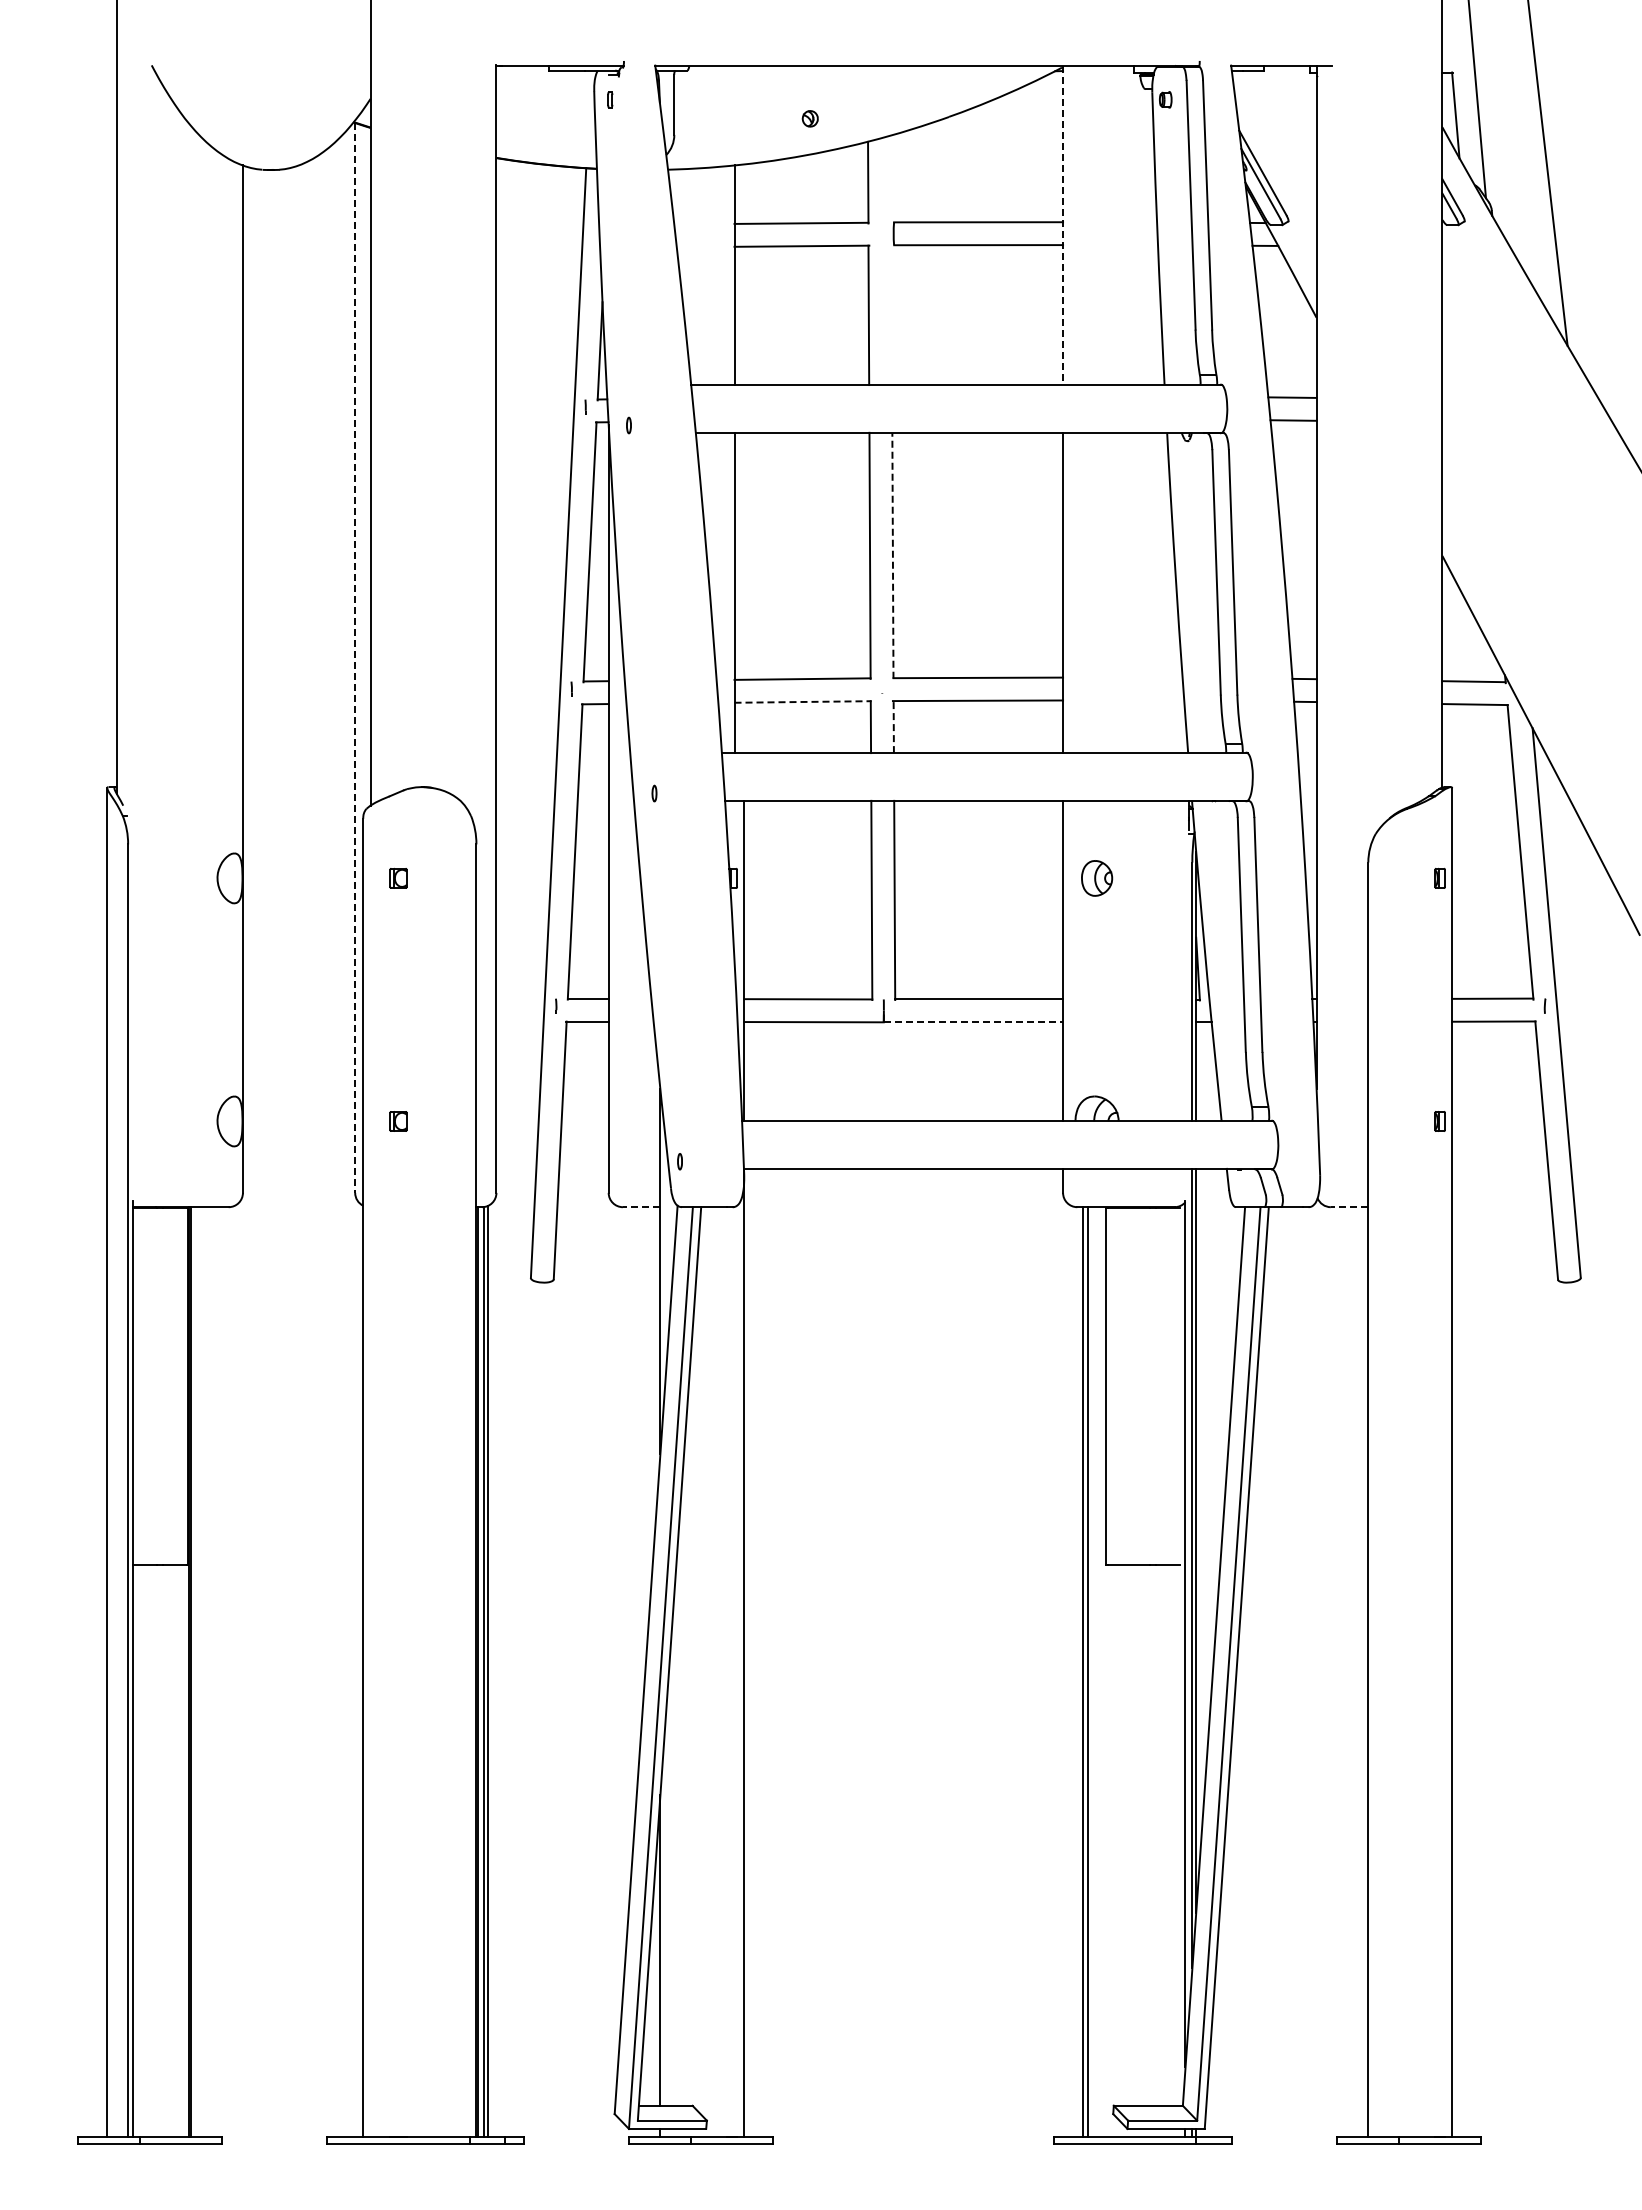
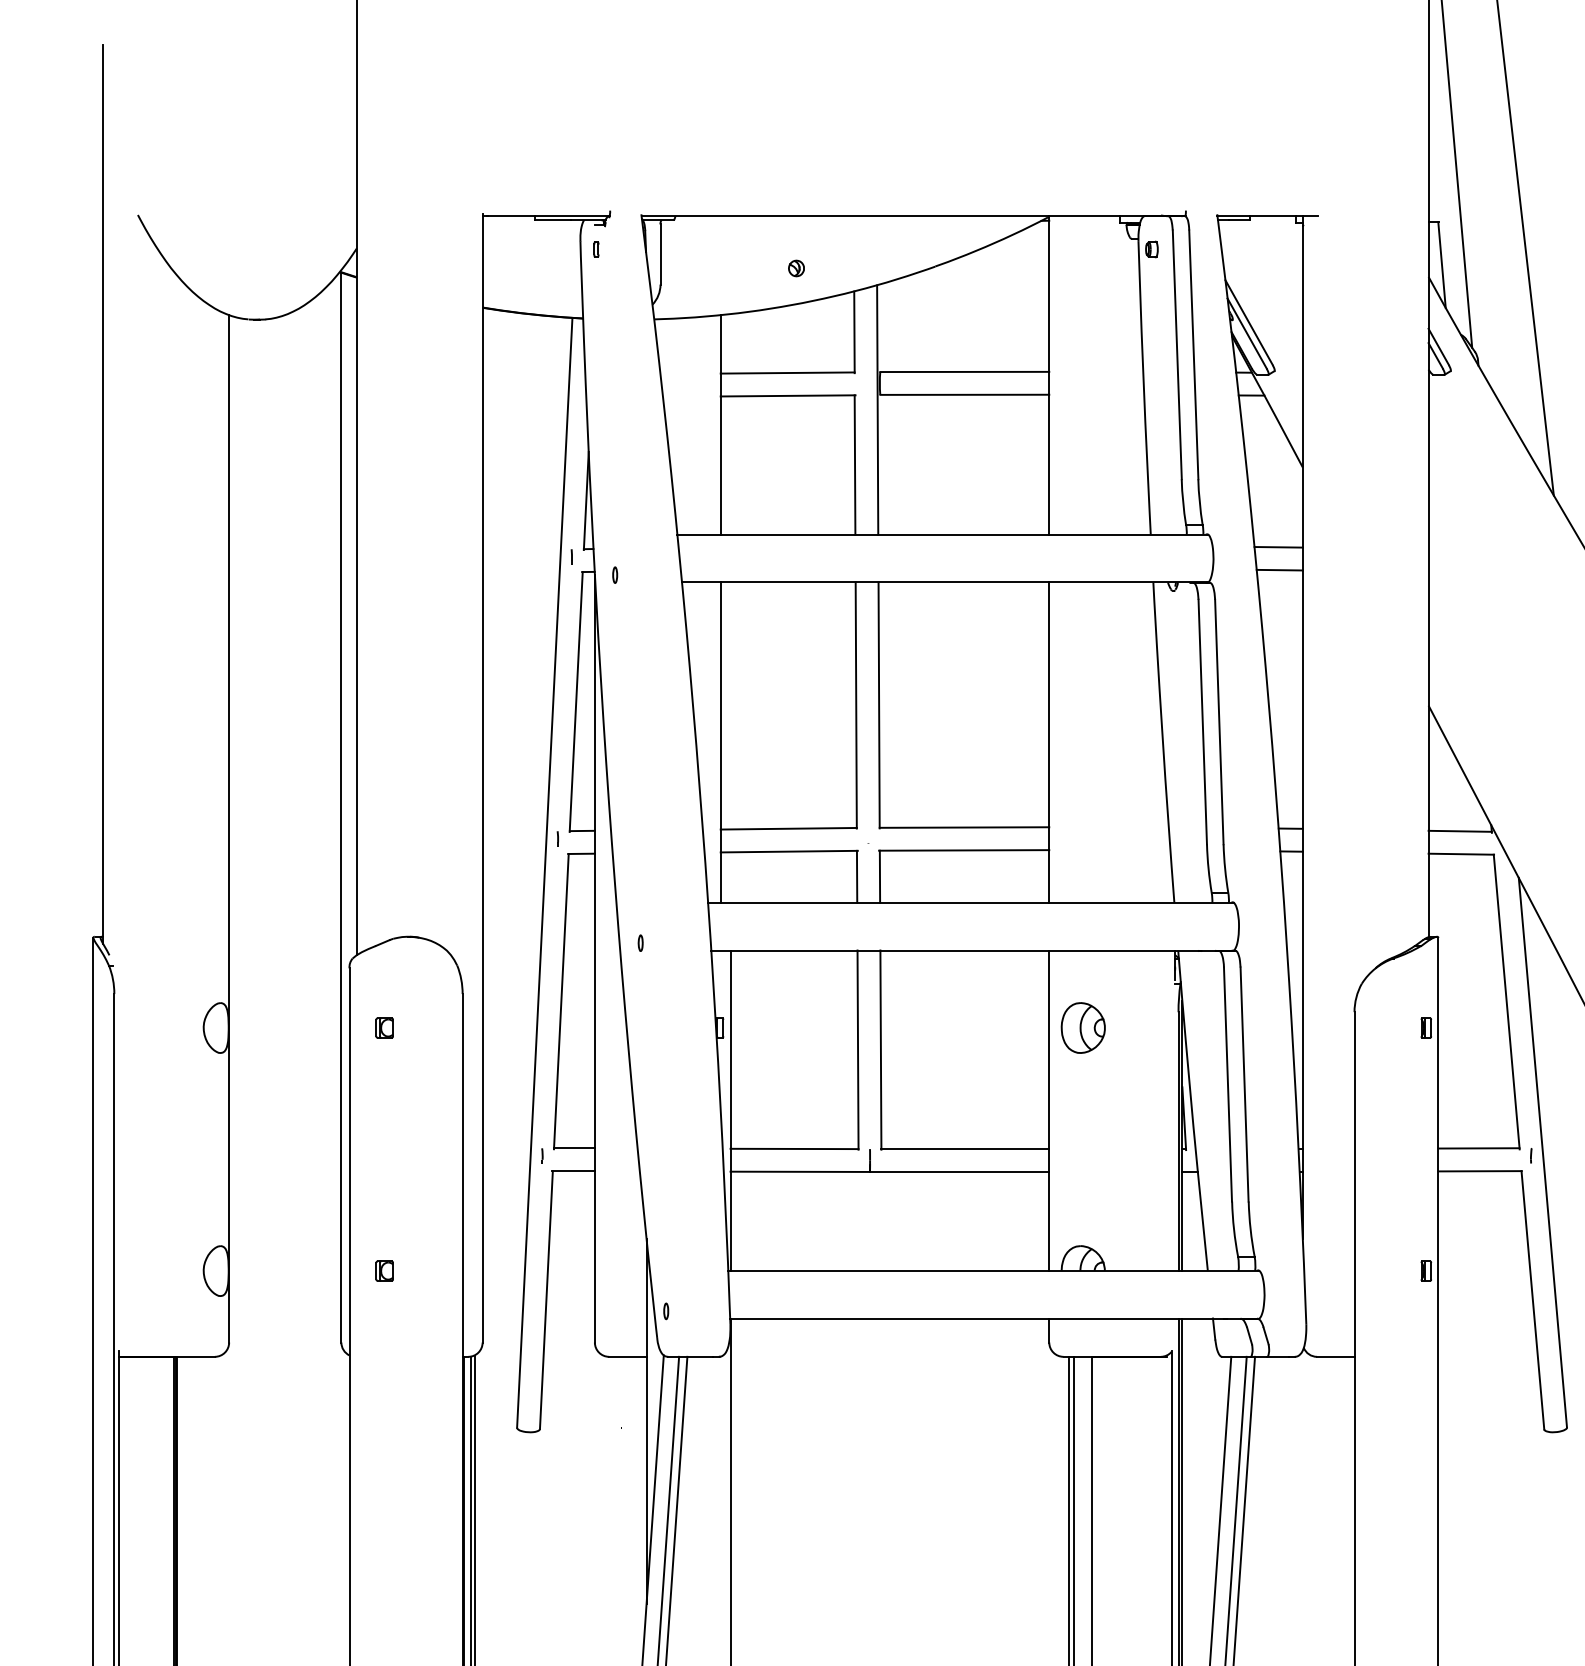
line: (1063, 226) -> (1049, 376), dashed -> solid
line: (891, 260) -> (877, 410), added
line: (892, 555) -> (878, 705), dashed -> solid
line: (355, 657) -> (341, 807), dashed -> solid
line: (803, 701) -> (789, 851), dashed -> solid
line: (893, 726) -> (879, 876), dashed -> solid
part: (1096, 878) -> (1082, 1028), size x1.43
line: (973, 1022) -> (959, 1172), dashed -> solid
line: (641, 1207) -> (627, 1357), dashed -> solid
line: (1349, 1207) -> (1335, 1357), dashed -> solid

